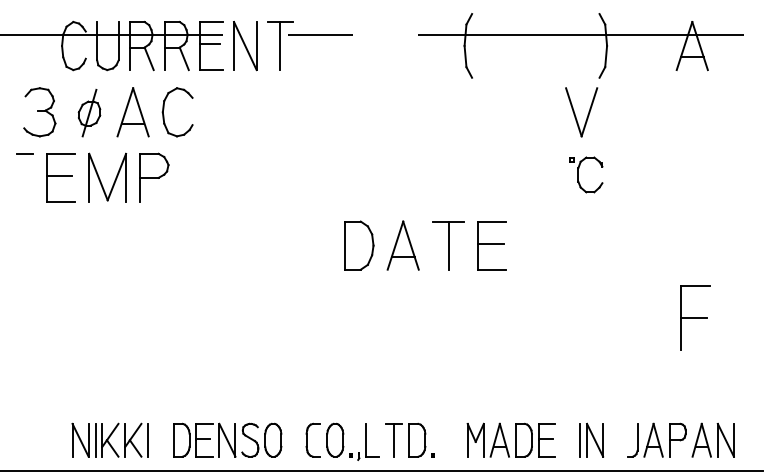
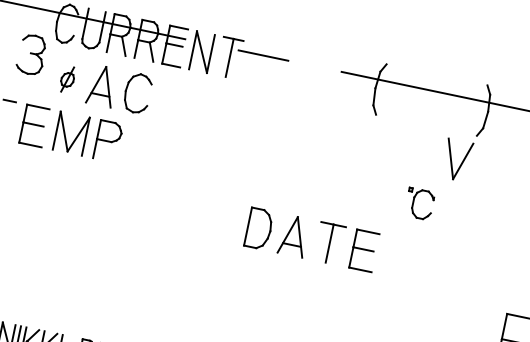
part: (39, 112) -> (31, 54), moved
part: (89, 113) -> (67, 79), size x0.7
part: (578, 174) -> (413, 202), moved

